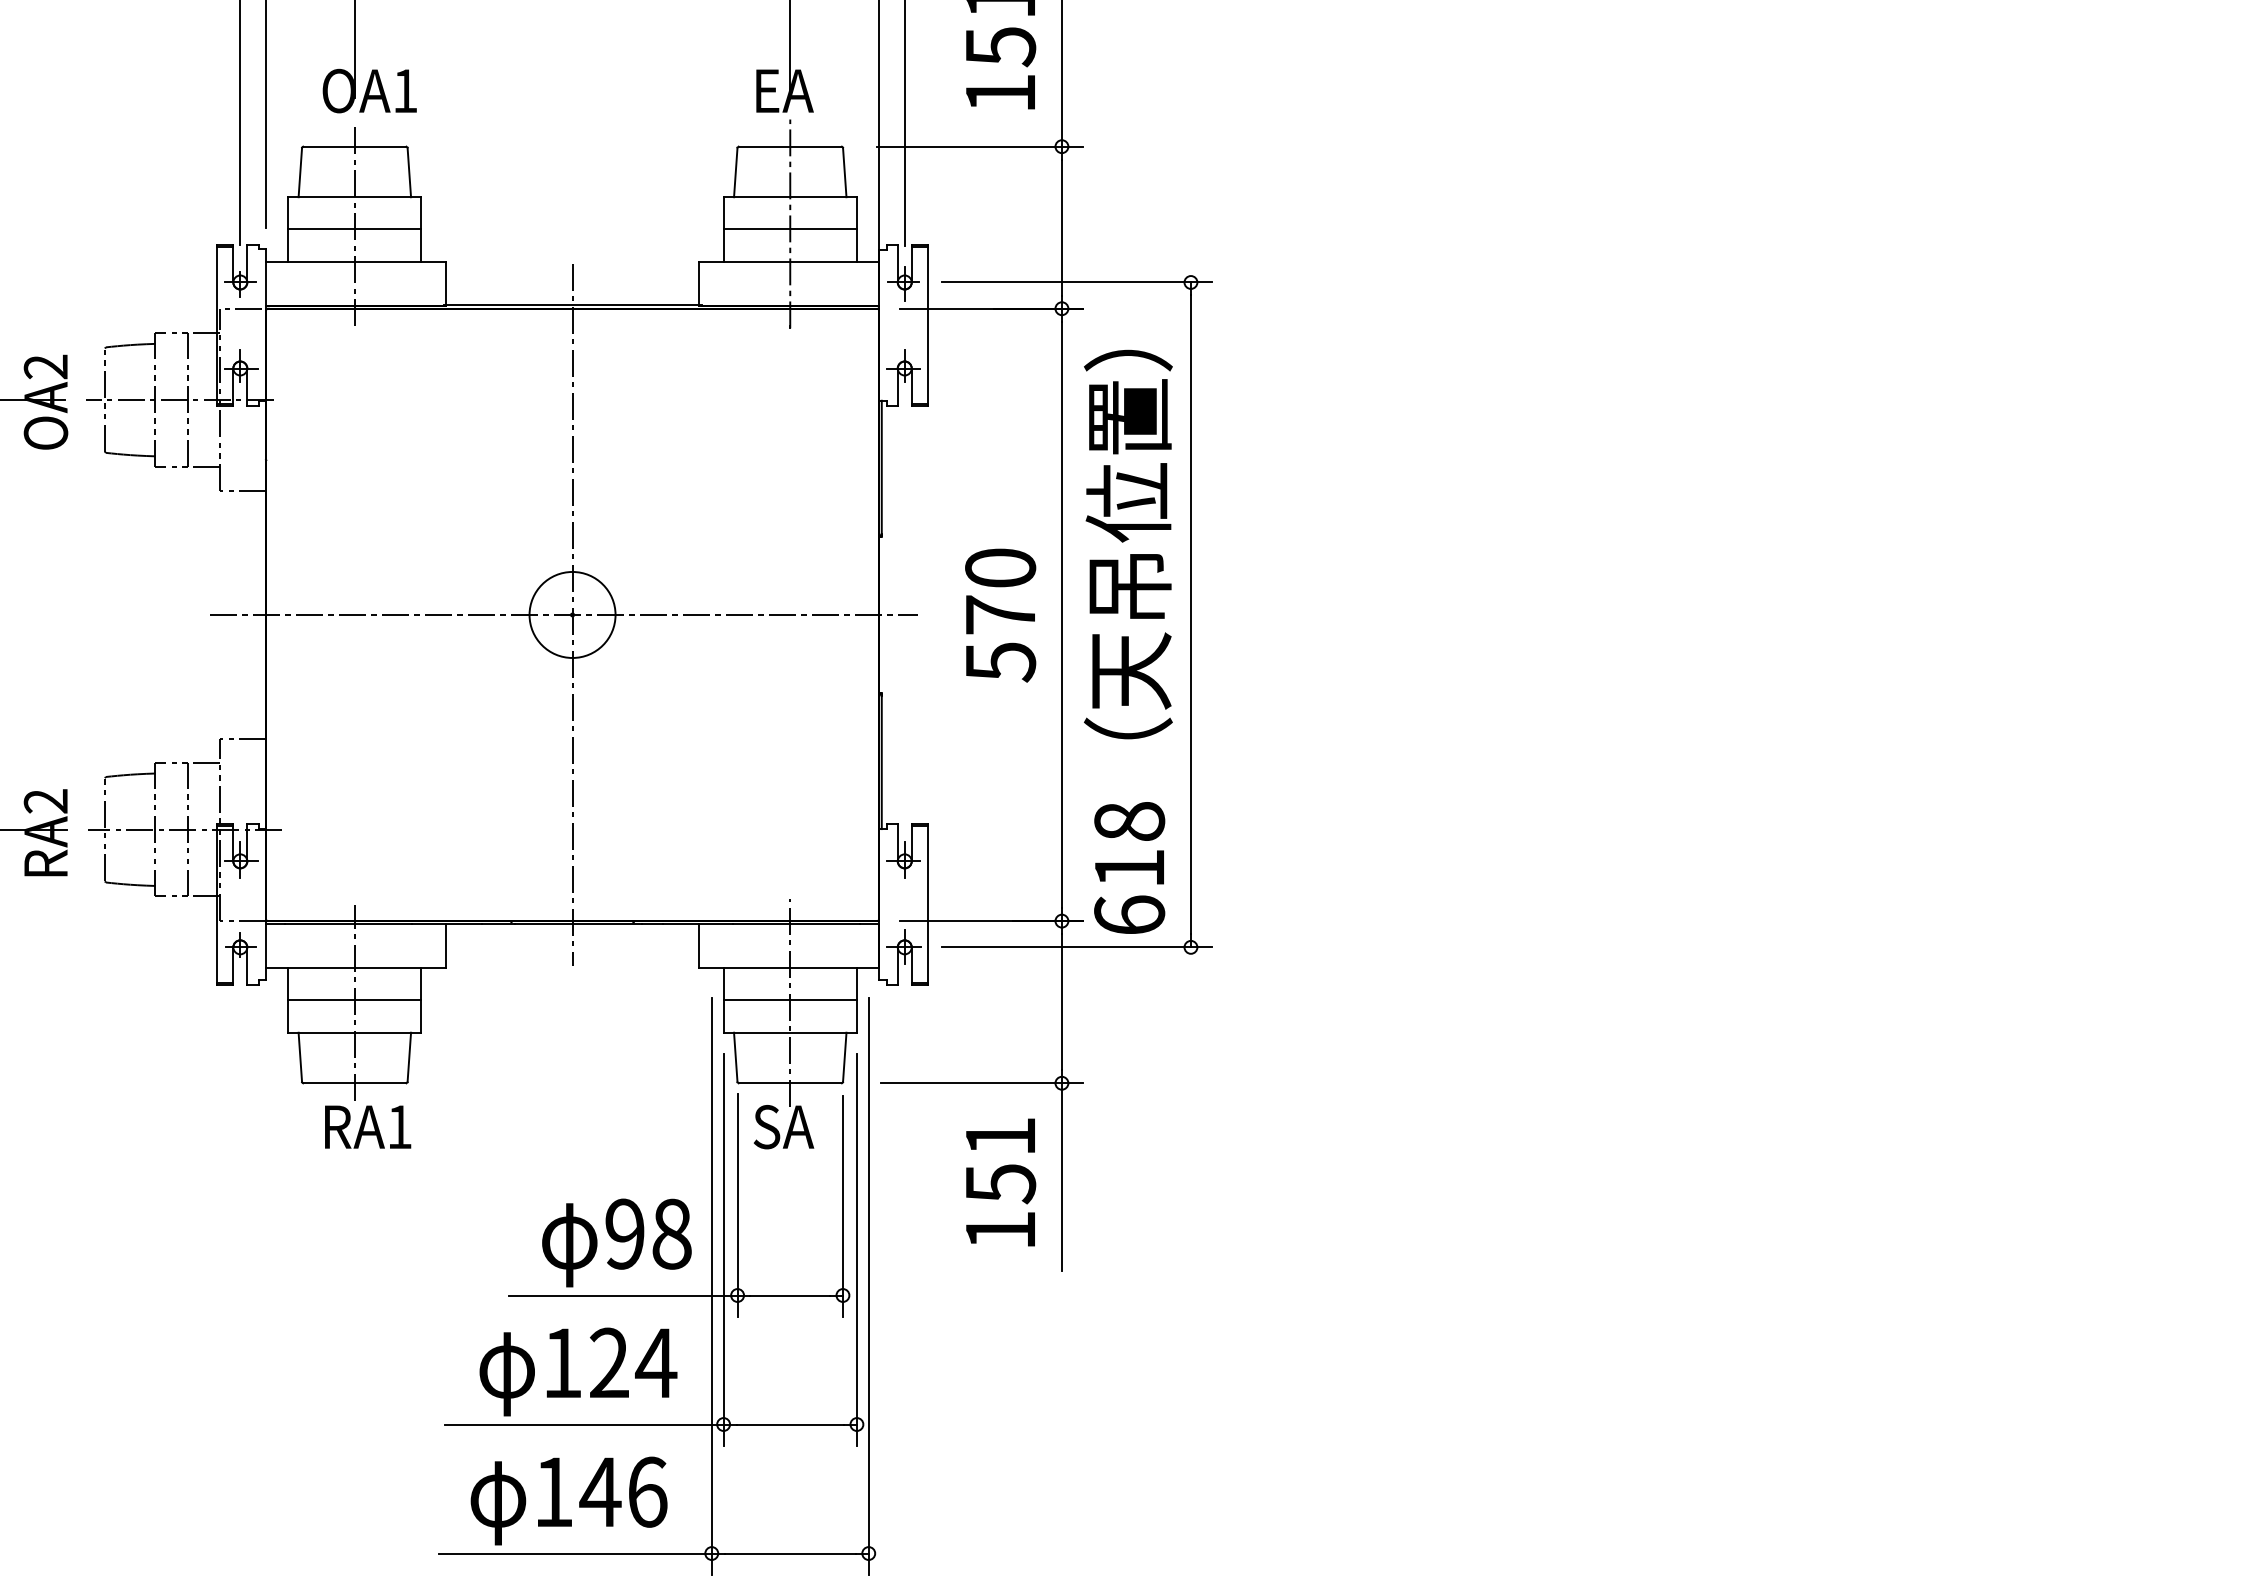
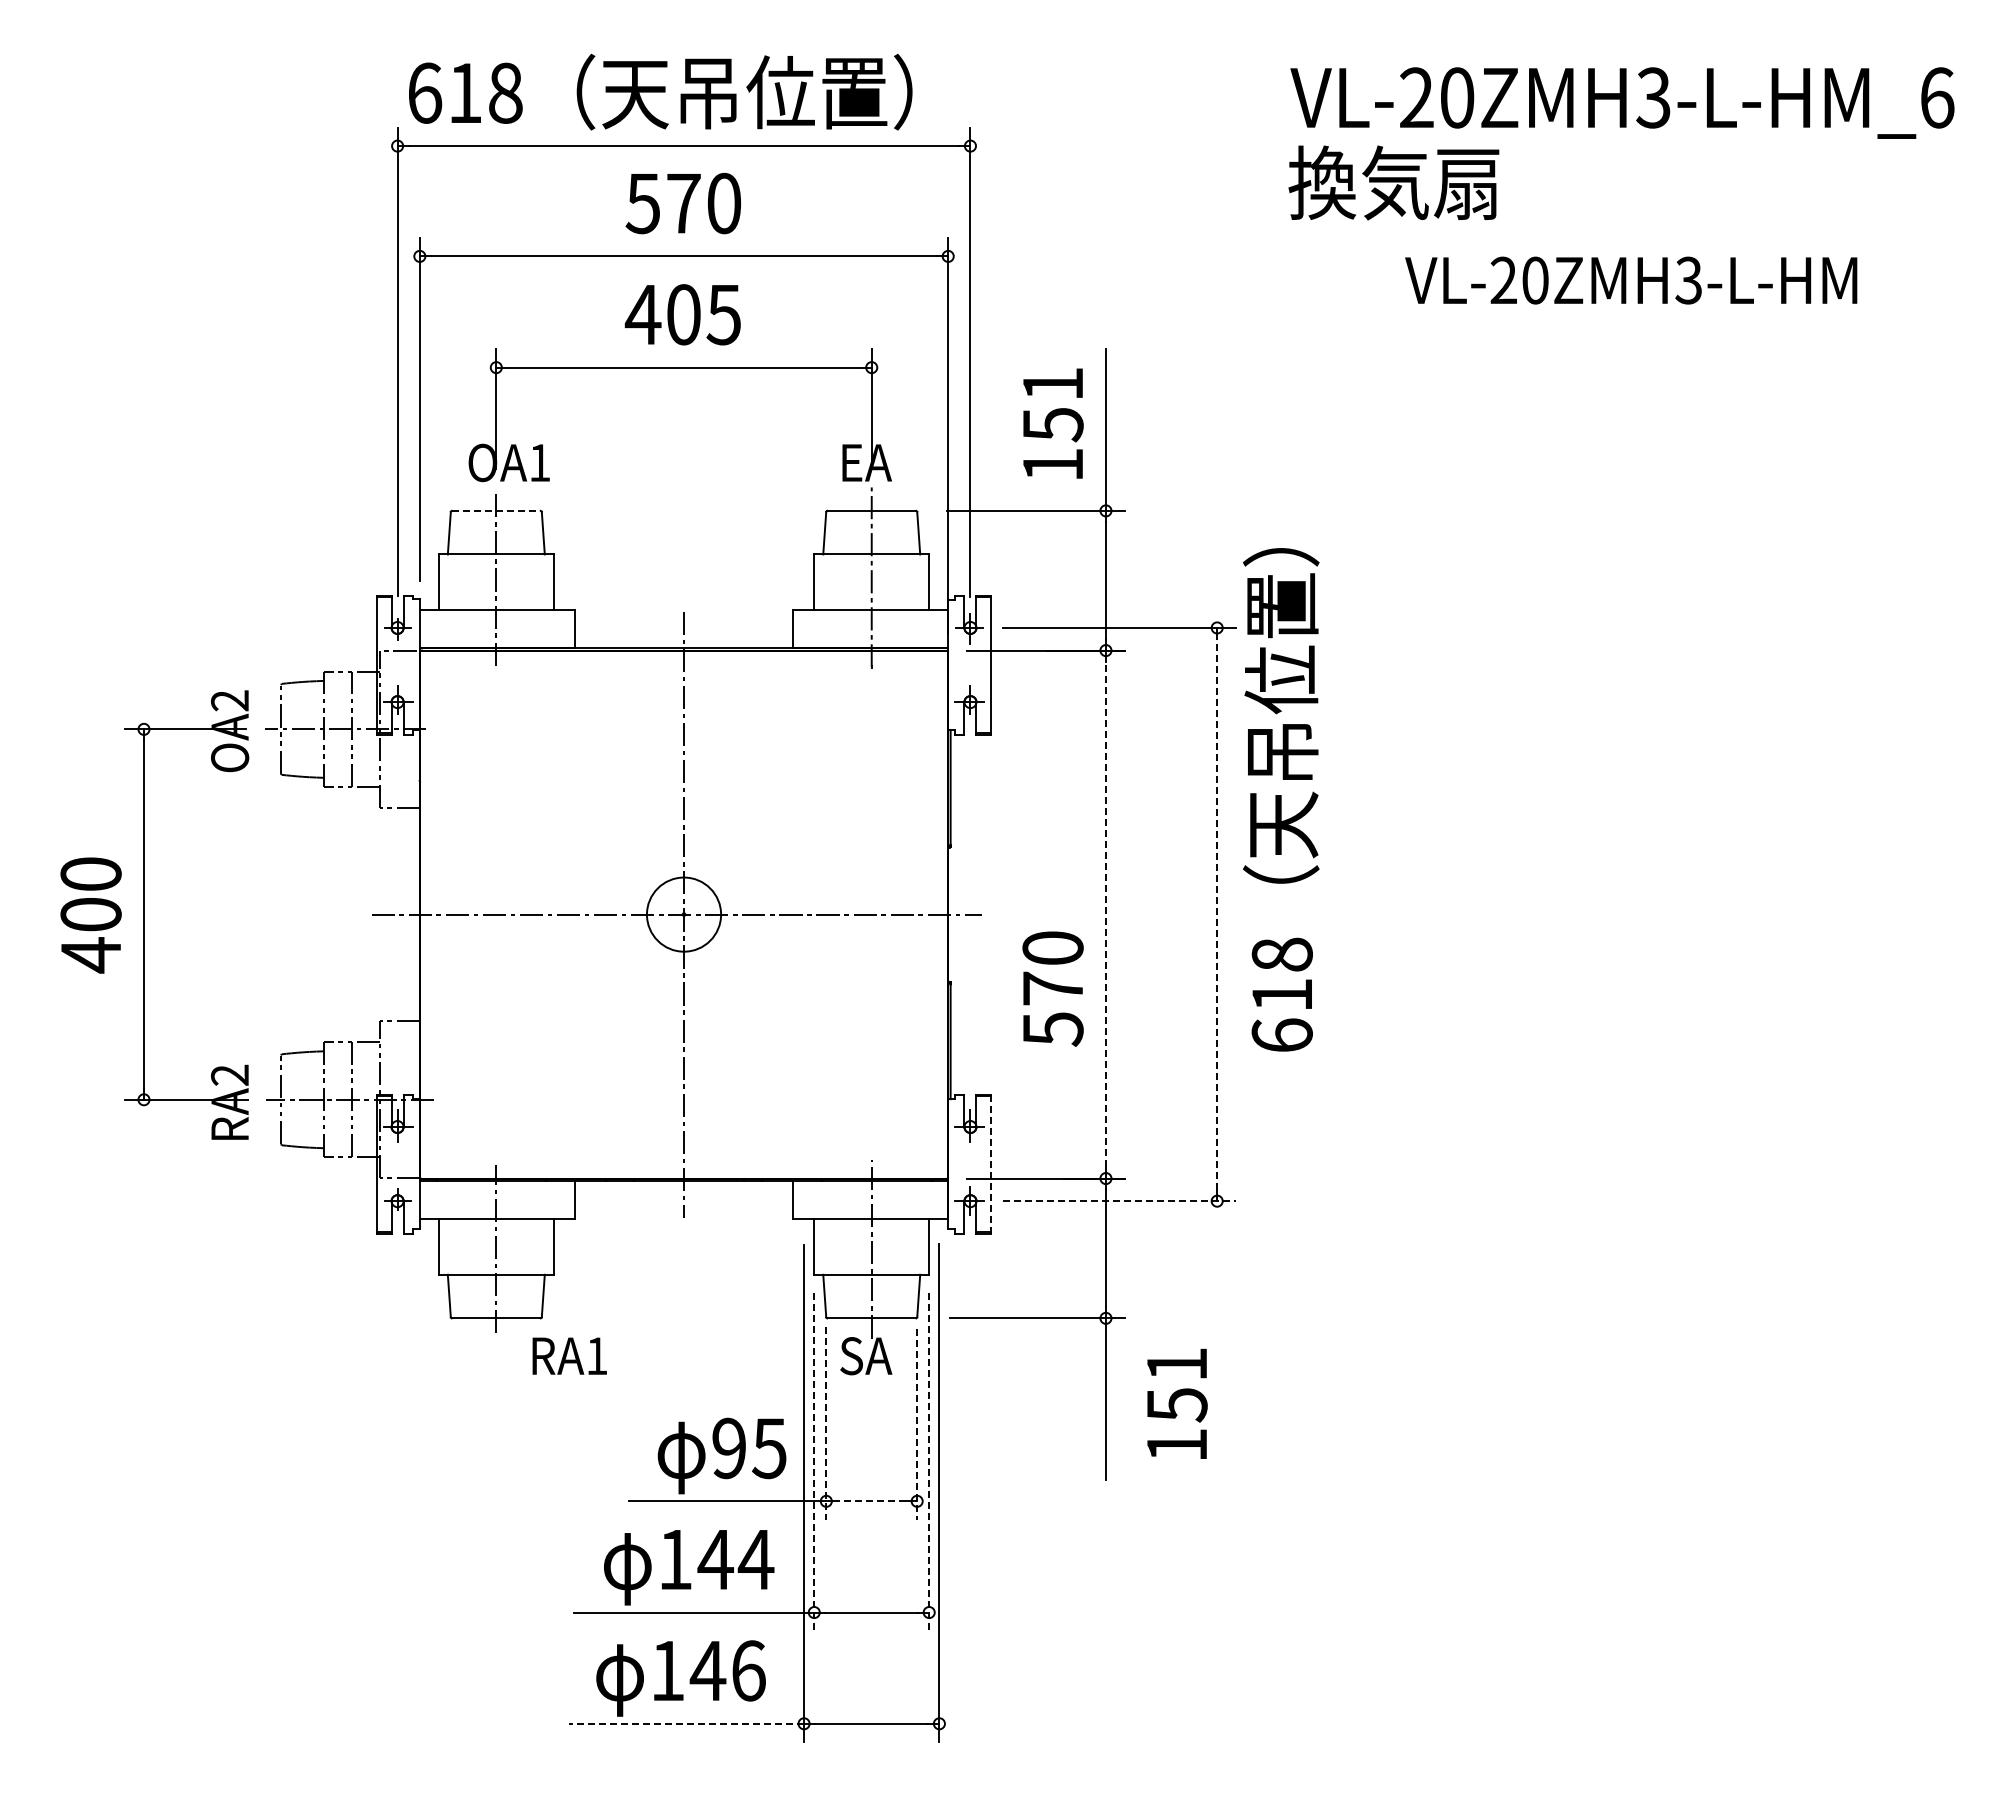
line: (355, 146) -> (496, 510), solid -> dashed
line: (353, 229) -> (495, 582), removed
line: (789, 229) -> (871, 582), removed
text: (999, 614) -> (1052, 988), moved
line: (1061, 614) -> (1105, 914), solid -> dashed
line: (1191, 614) -> (1217, 914), solid -> dashed
text: (1128, 641) -> (1281, 799), moved
line: (928, 904) -> (990, 1164), solid -> dashed
line: (1077, 947) -> (1119, 1201), solid -> dashed
line: (353, 999) -> (495, 1246), removed
line: (789, 999) -> (871, 1246), removed
text: (367, 1126) -> (569, 1355), moved
text: (1001, 1182) -> (1177, 1403), moved
line: (737, 1206) -> (826, 1424), solid -> dashed
line: (843, 1206) -> (917, 1424), solid -> dashed
text: (671, 1234) -> (769, 1448), 98 -> 95
line: (723, 1250) -> (814, 1462), solid -> dashed
line: (857, 1250) -> (929, 1462), solid -> dashed
line: (789, 1295) -> (871, 1501), solid -> dashed
text: (609, 1362) -> (715, 1559), 124 -> 144
line: (575, 1553) -> (686, 1723), solid -> dashed

